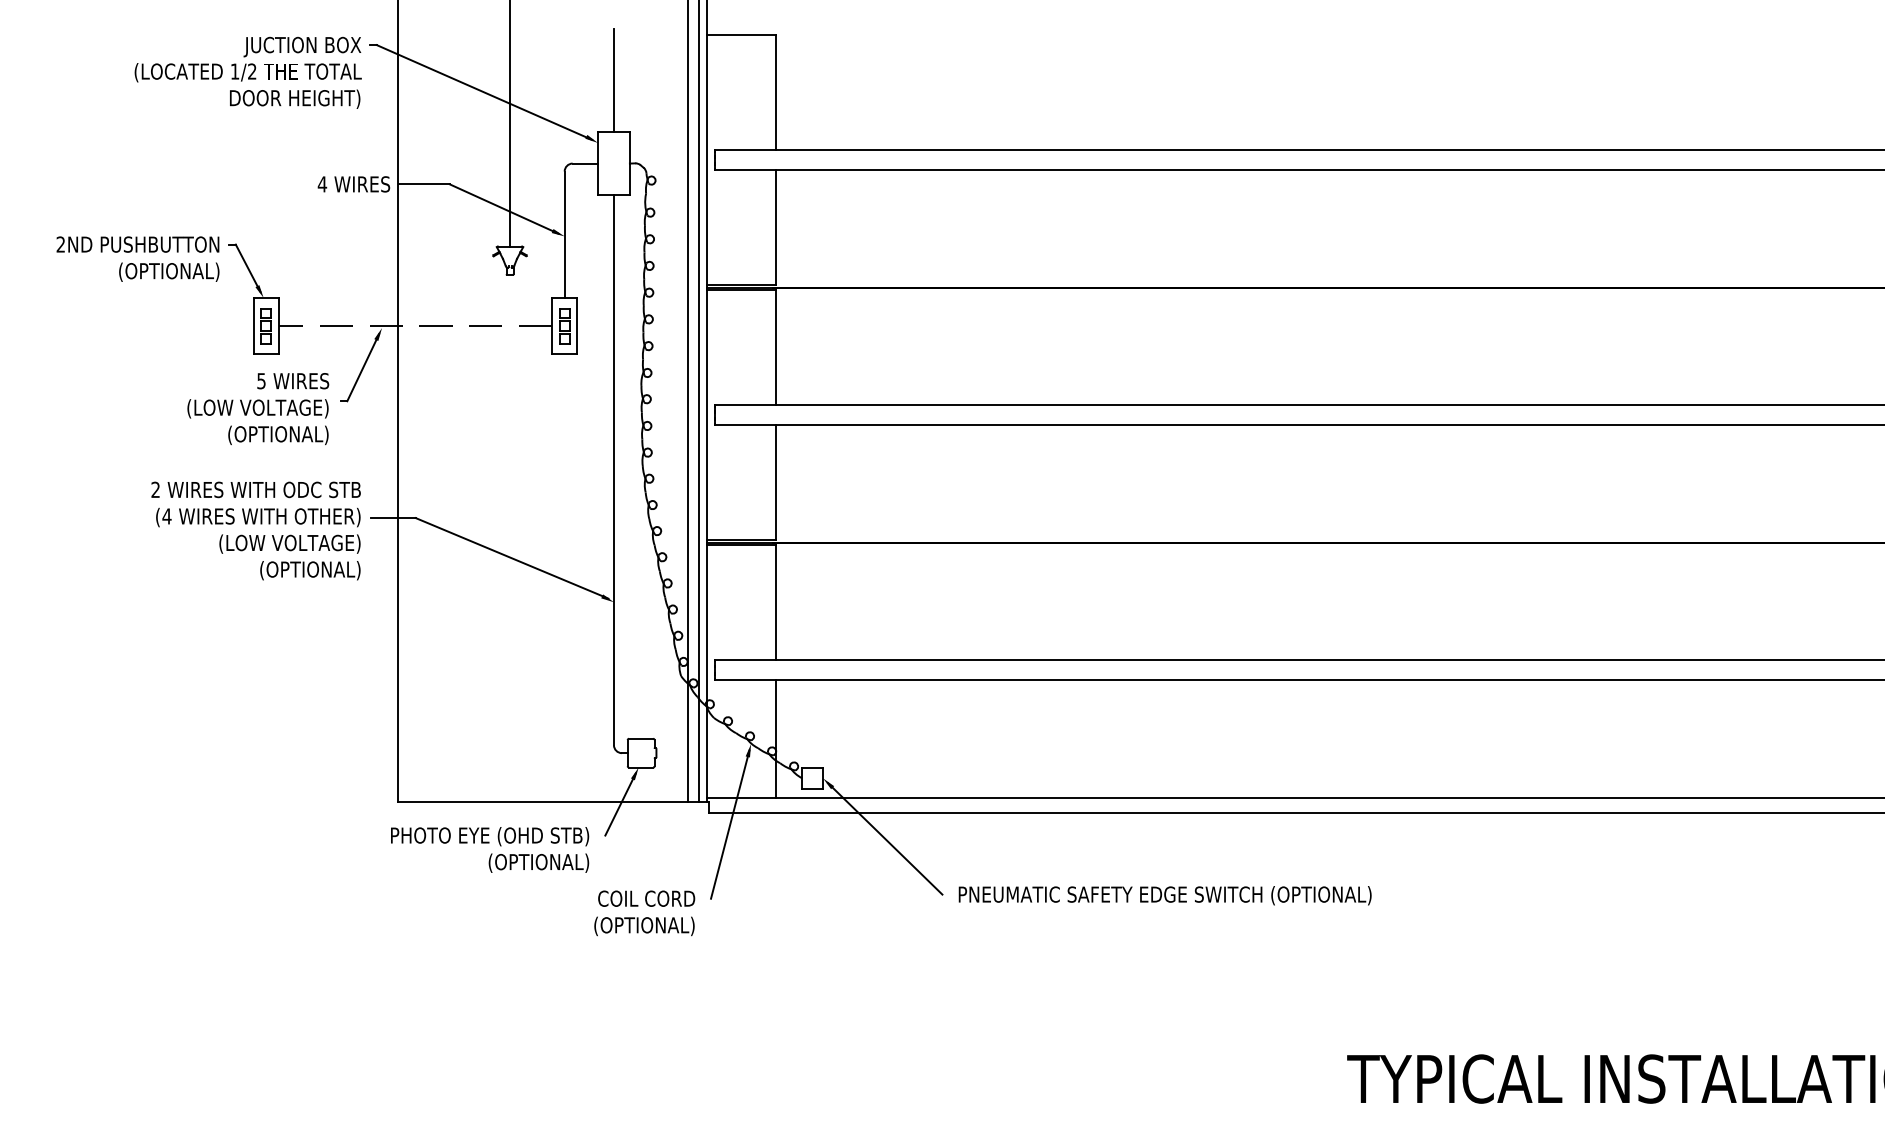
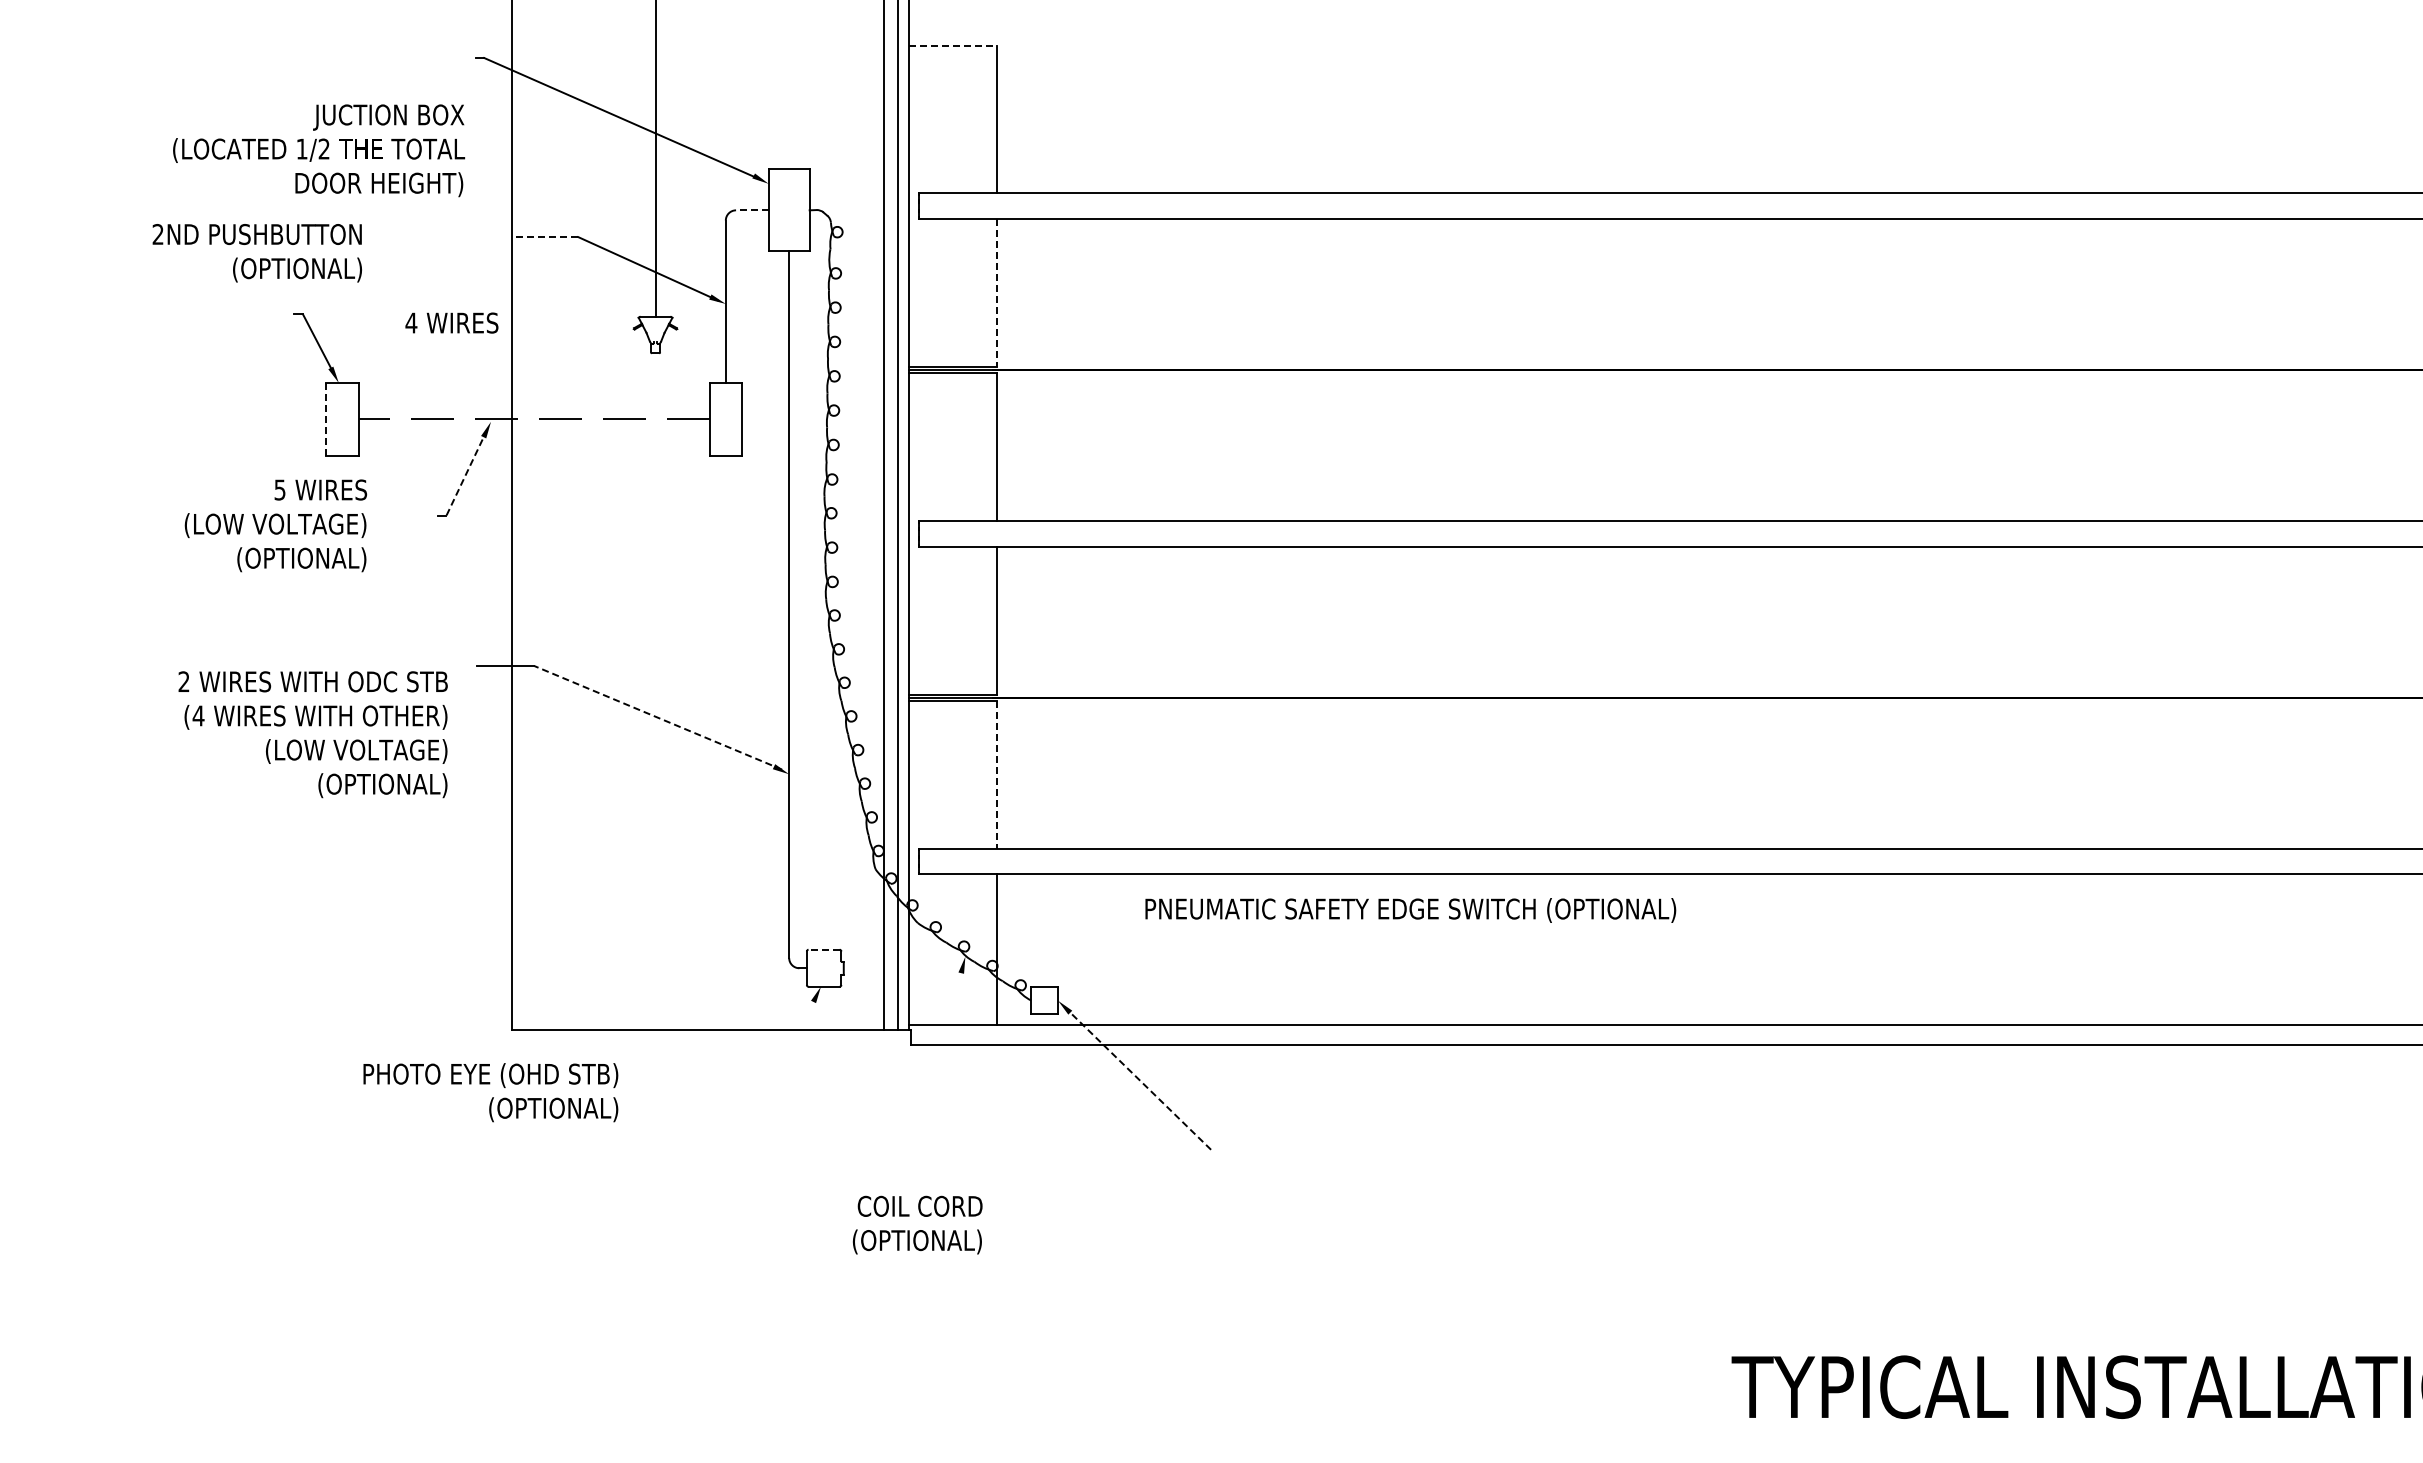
line: (741, 35) -> (953, 45), solid -> dashed
text: (248, 72) -> (319, 150), moved
line: (614, 79) -> (789, 102), removed
line: (584, 163) -> (751, 210), solid -> dashed
text: (353, 183) -> (451, 322), moved
line: (424, 184) -> (545, 237), solid -> dashed
line: (776, 228) -> (997, 293), solid -> dashed
text: (137, 259) -> (256, 253), moved
line: (254, 326) -> (326, 419), solid -> dashed
part: (266, 326) -> (342, 419), removed
part: (564, 326) -> (725, 419), removed
line: (362, 367) -> (466, 472), solid -> dashed
text: (257, 408) -> (275, 525), moved
text: (255, 530) -> (312, 734), moved
line: (511, 558) -> (657, 717), solid -> dashed
line: (776, 602) -> (997, 774), solid -> dashed
line: (641, 738) -> (824, 949), solid -> dashed
line: (620, 804) -> (797, 1034), removed
line: (730, 824) -> (938, 1059), removed
line: (884, 838) -> (1137, 1078), solid -> dashed
text: (489, 849) -> (490, 1092), moved
text: (1164, 895) -> (1410, 910), moved
text: (644, 912) -> (917, 1224), moved

